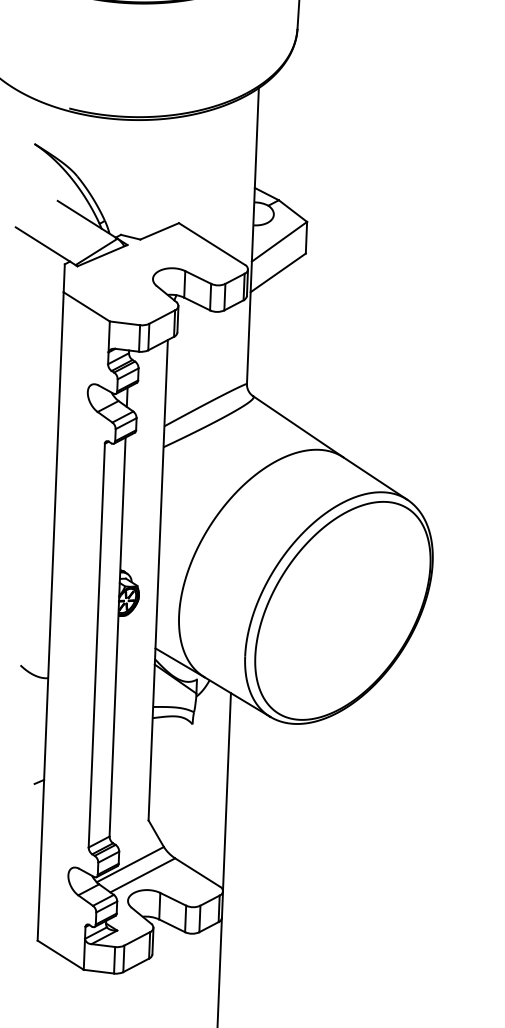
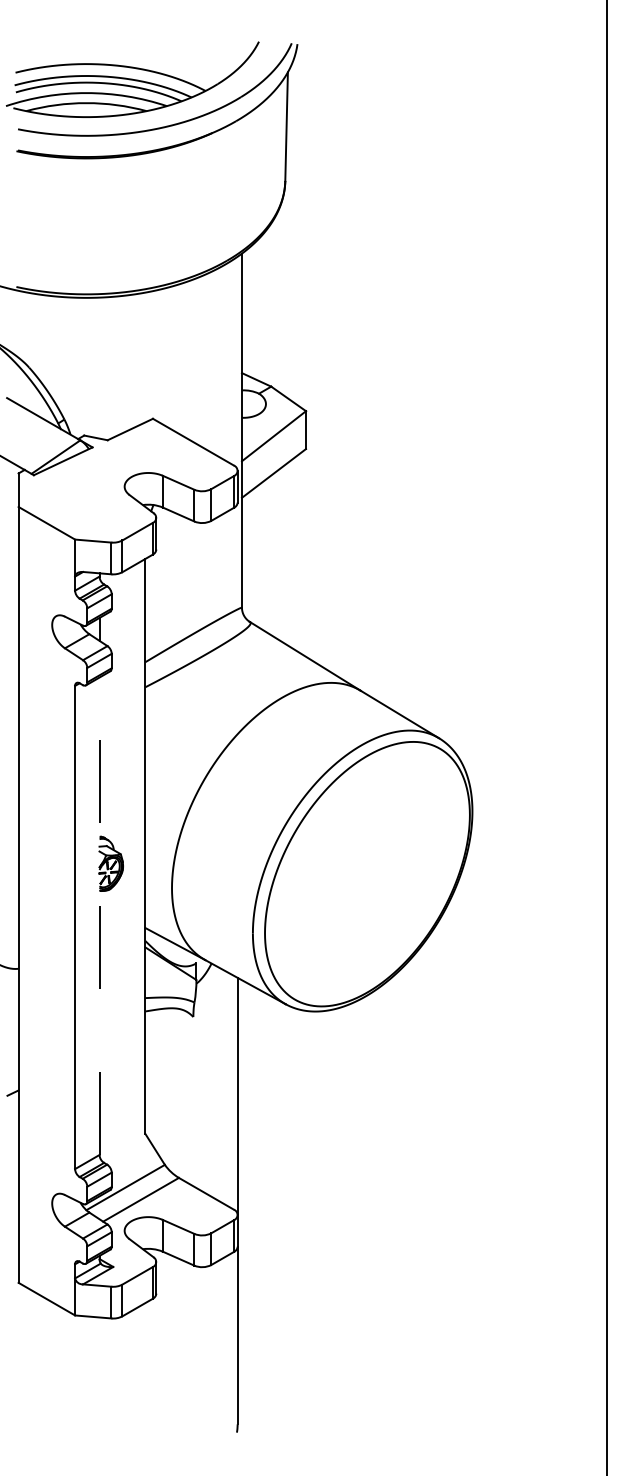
line: (117, 637) -> (99, 916), solid -> dashed

